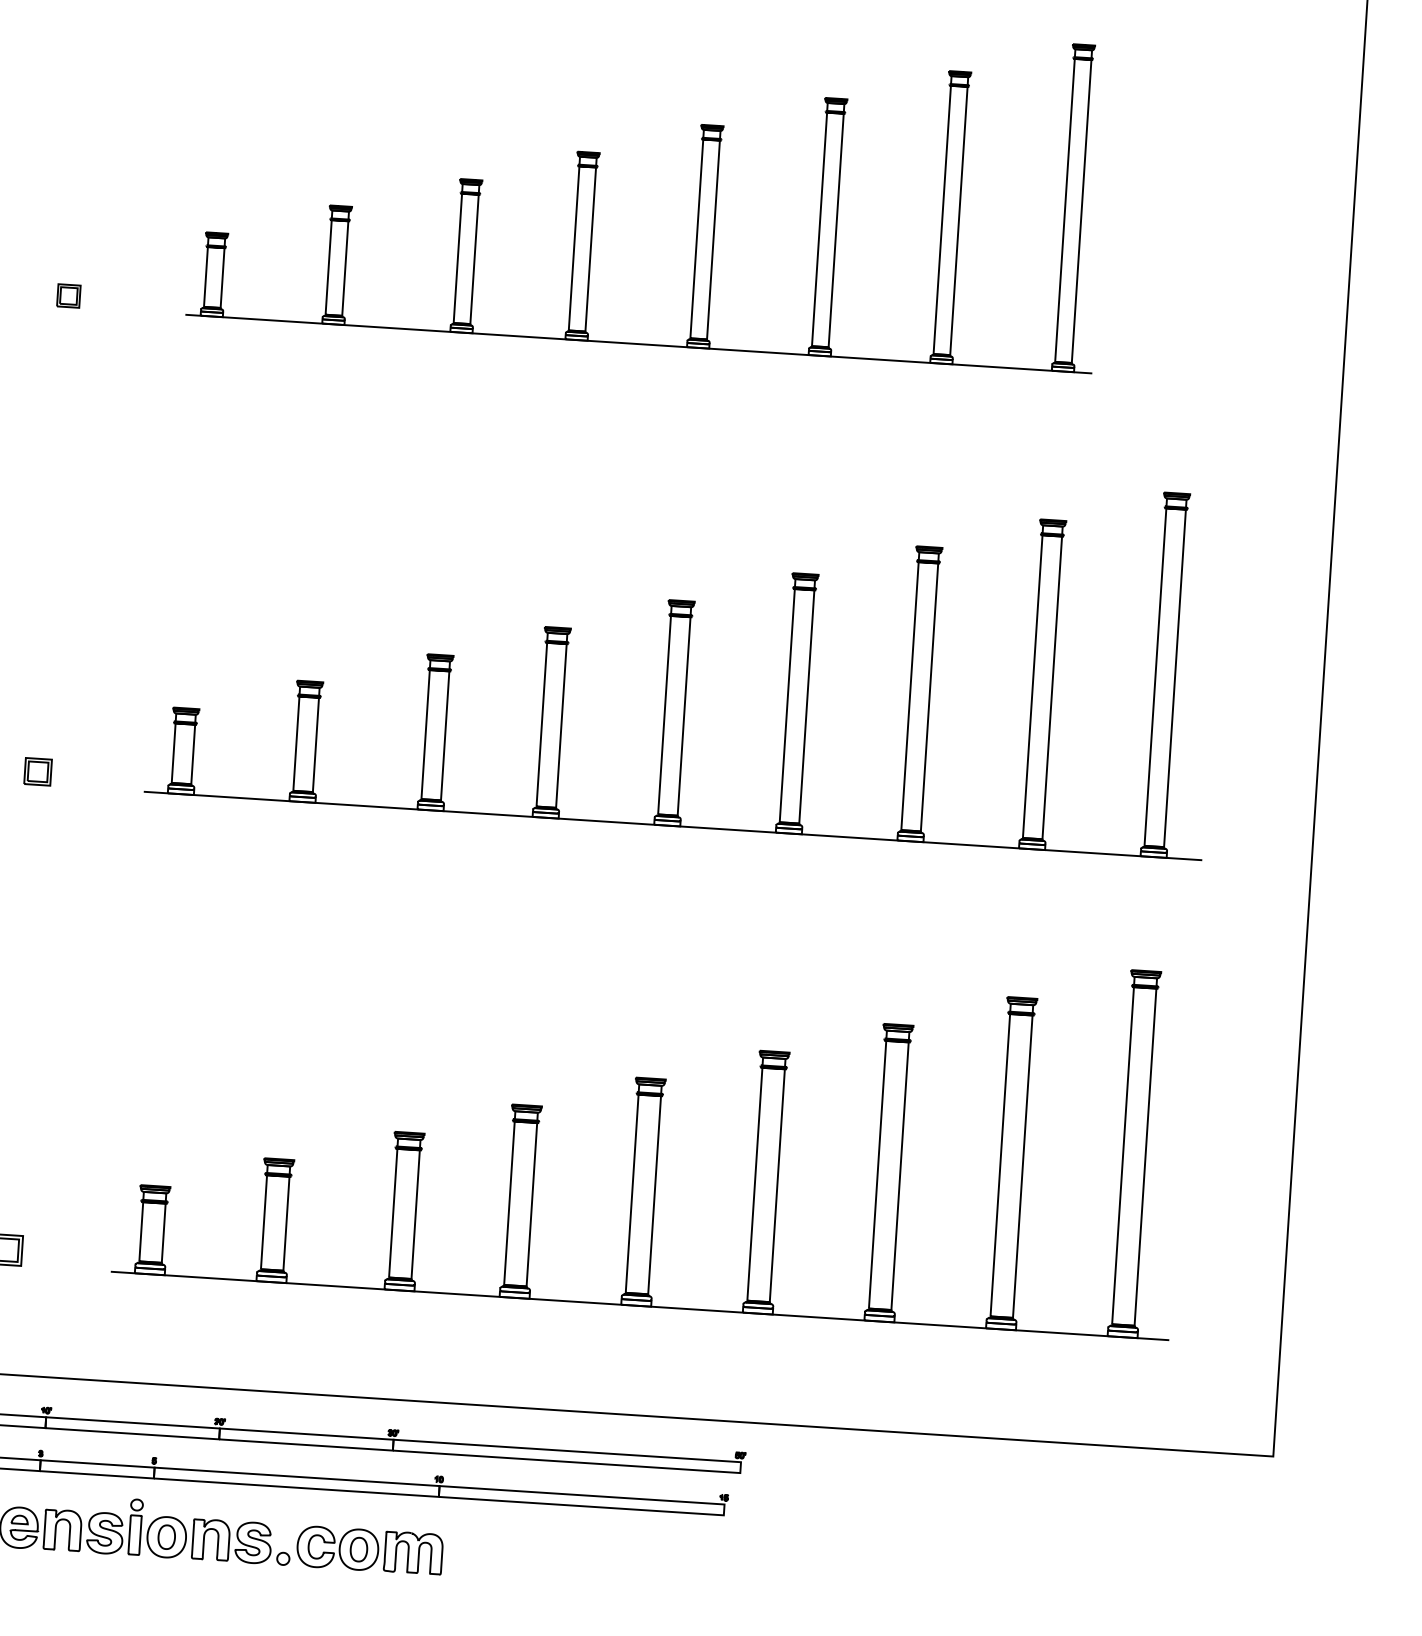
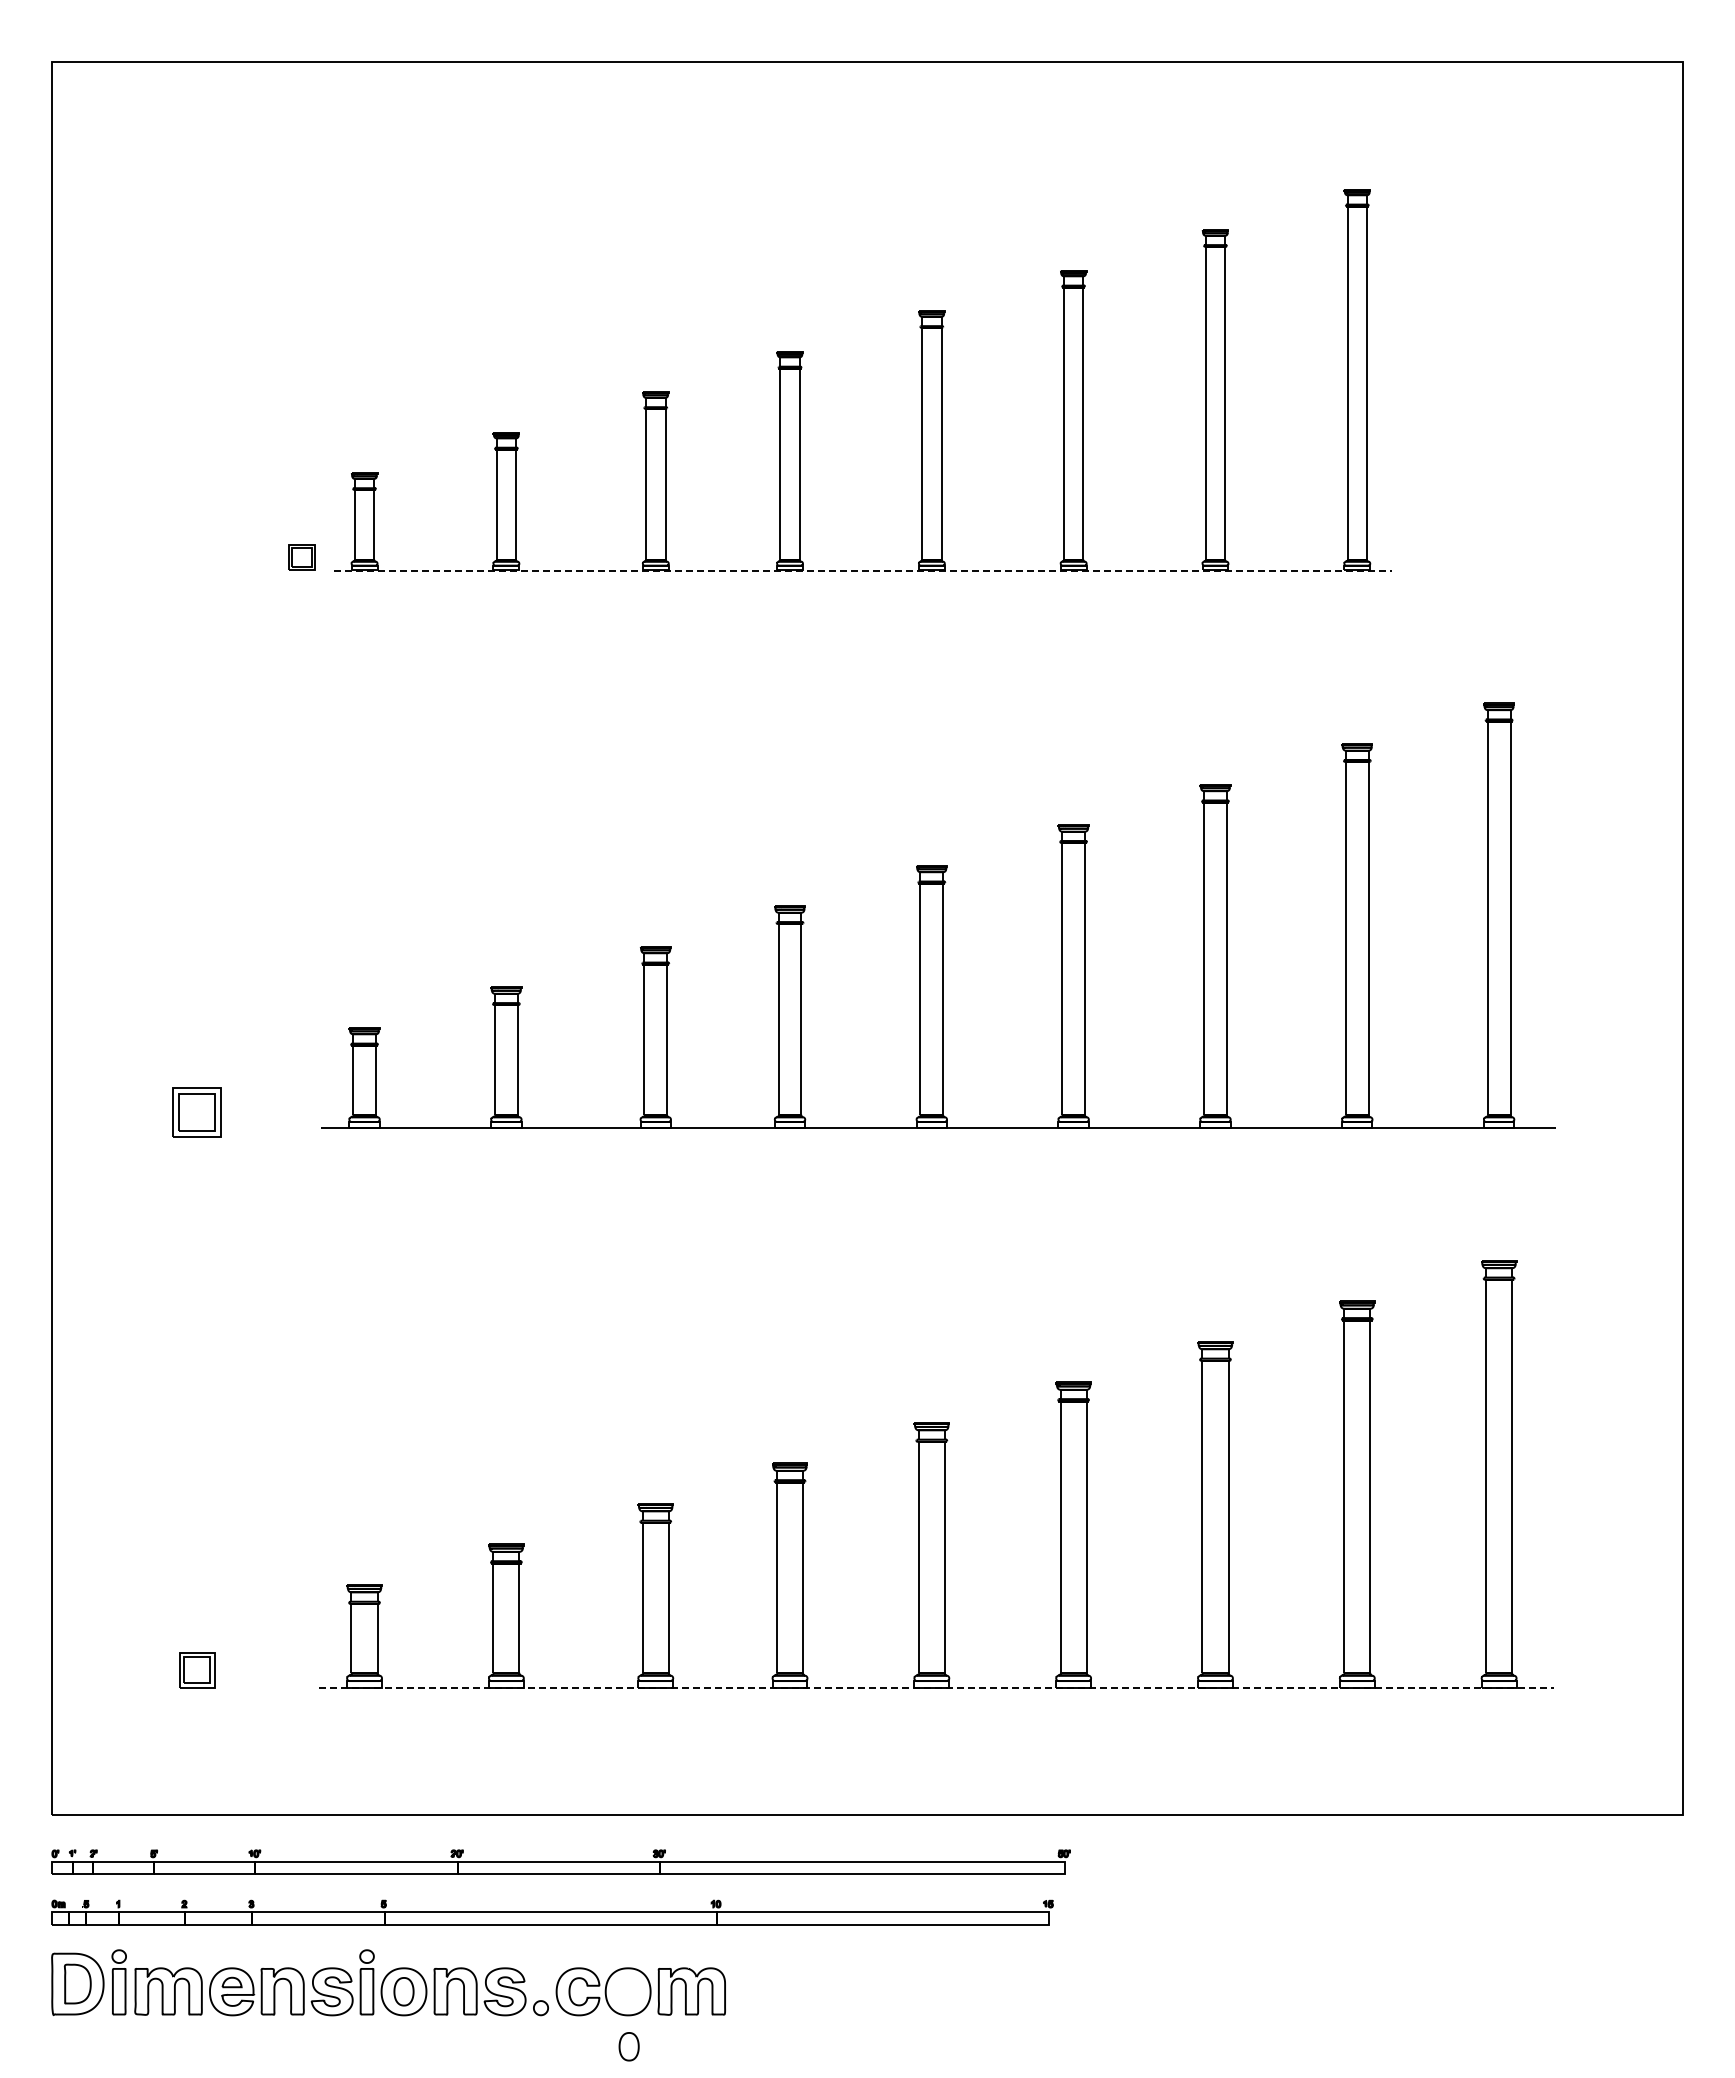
part: (68, 295) -> (301, 557), moved
line: (638, 344) -> (862, 570), solid -> dashed
part: (37, 771) -> (196, 1112), size x1.6
line: (640, 1305) -> (936, 1687), solid -> dashed
part: (358, 1549) -> (628, 2046), moved

